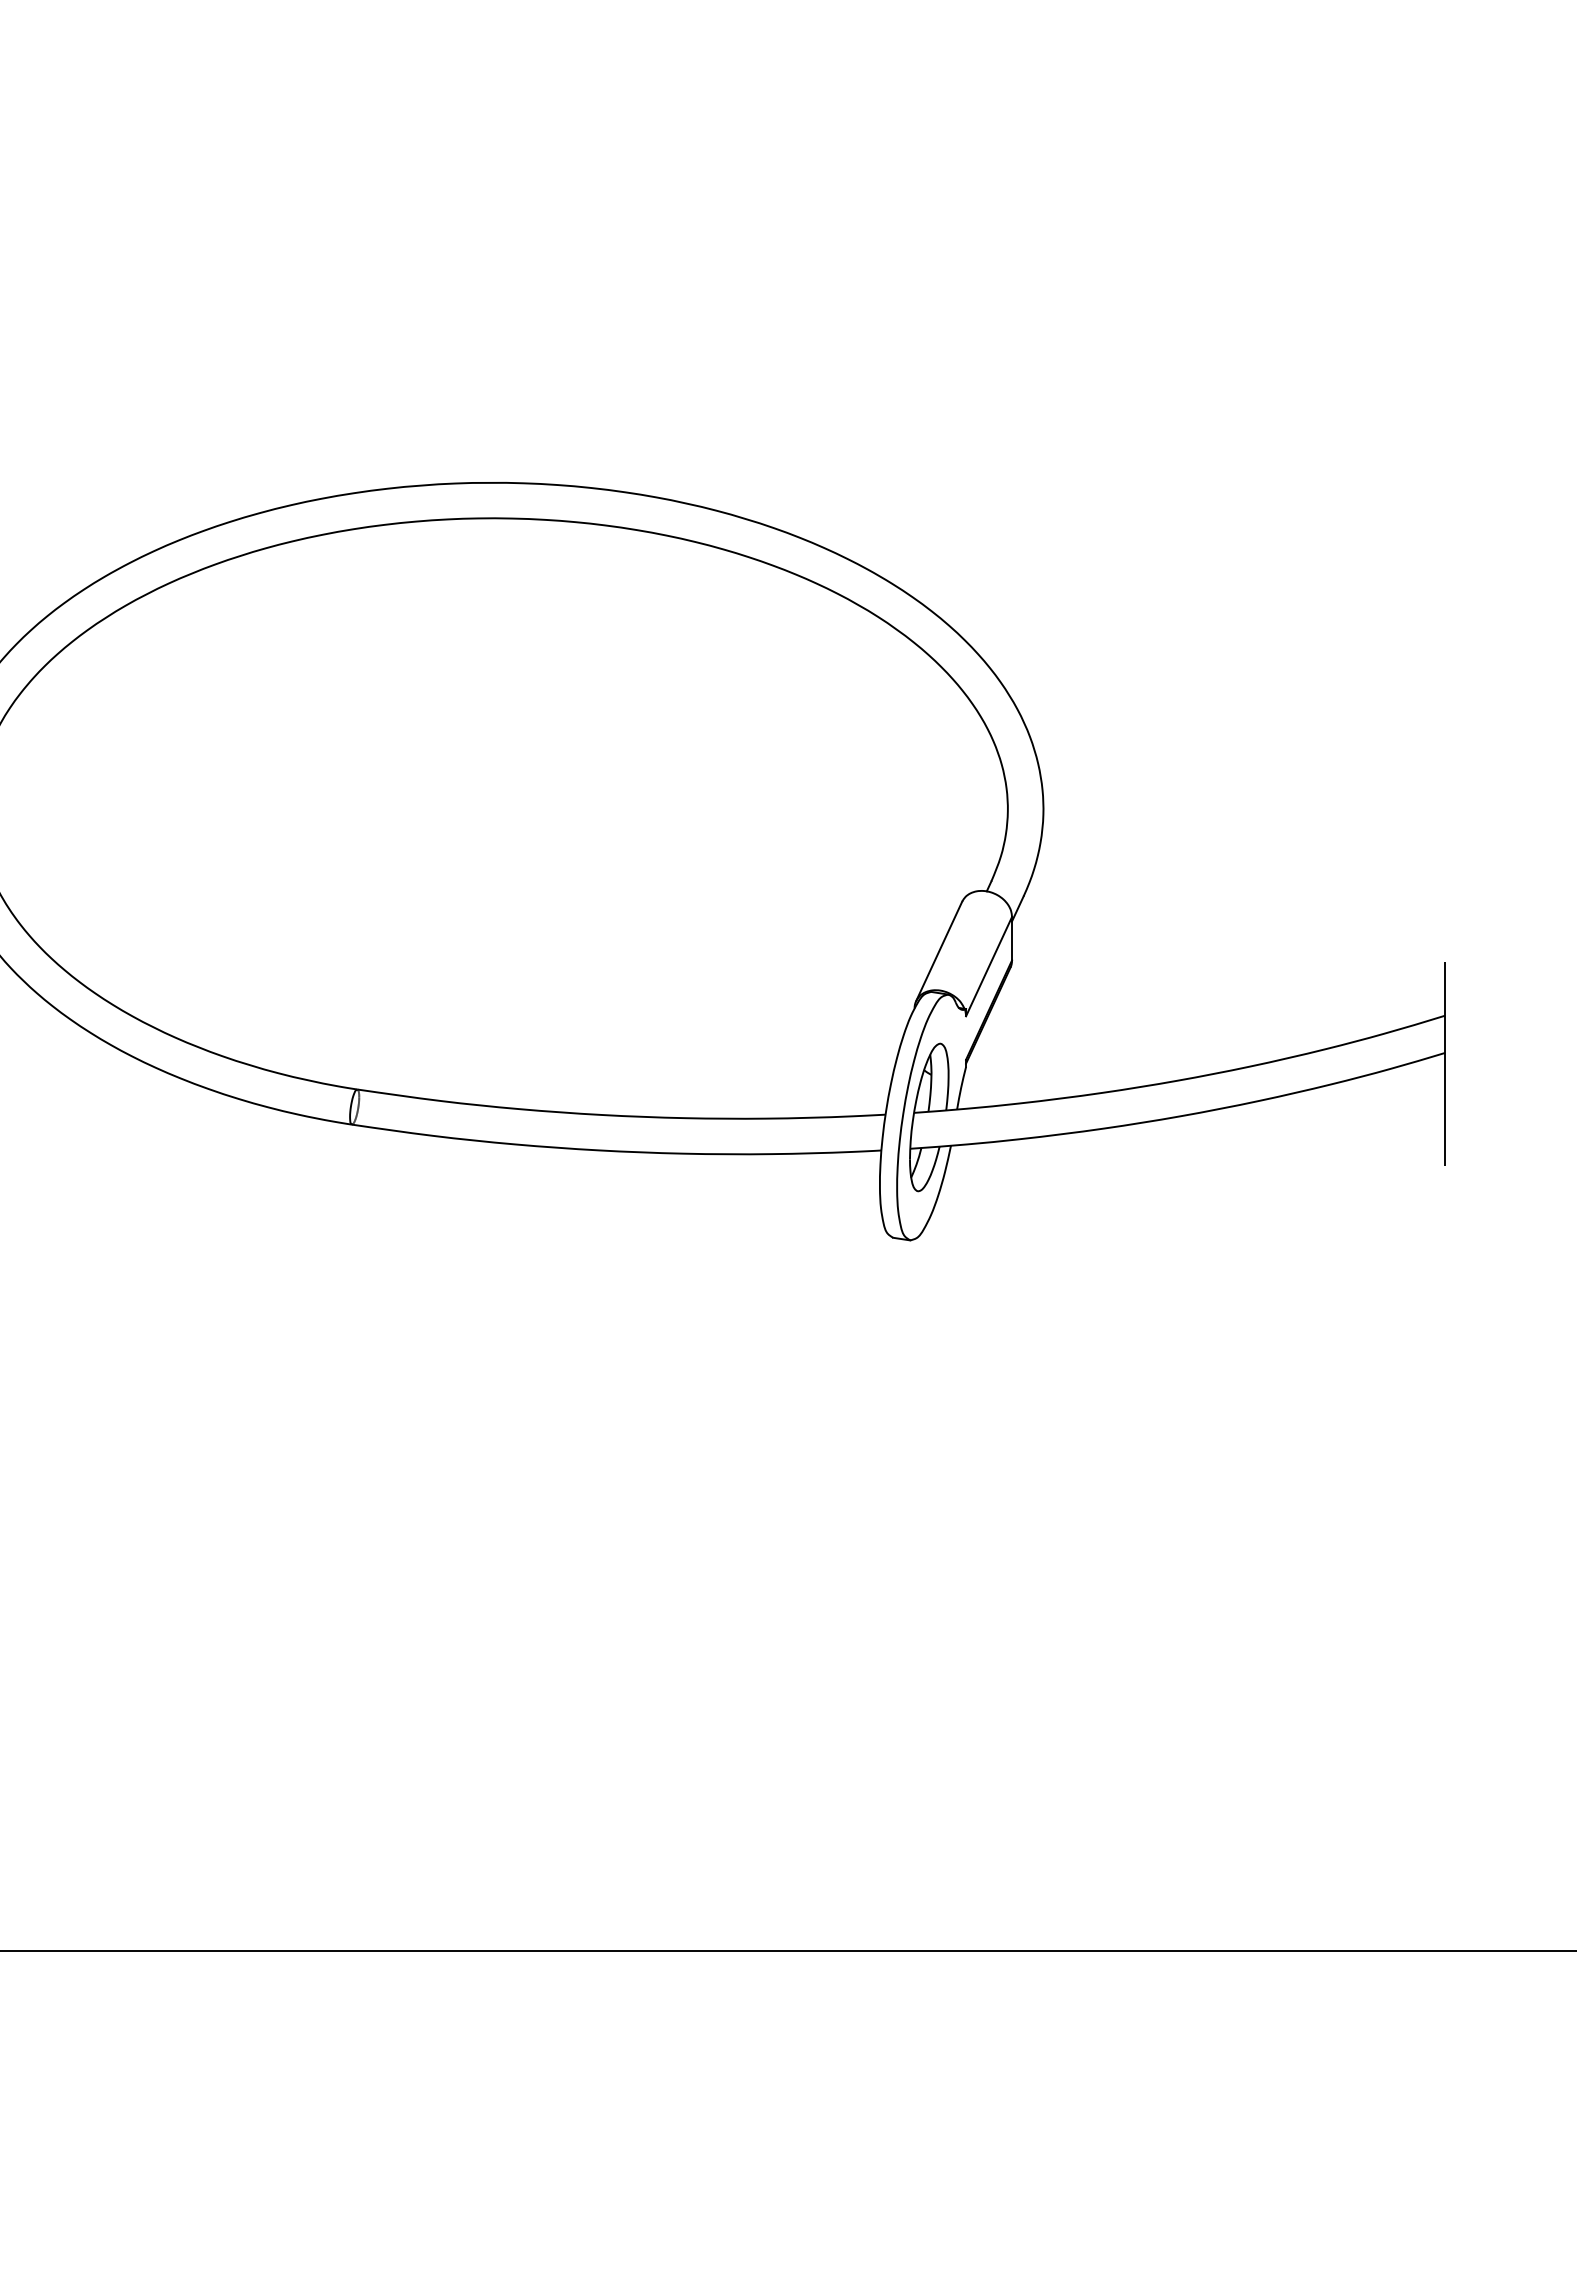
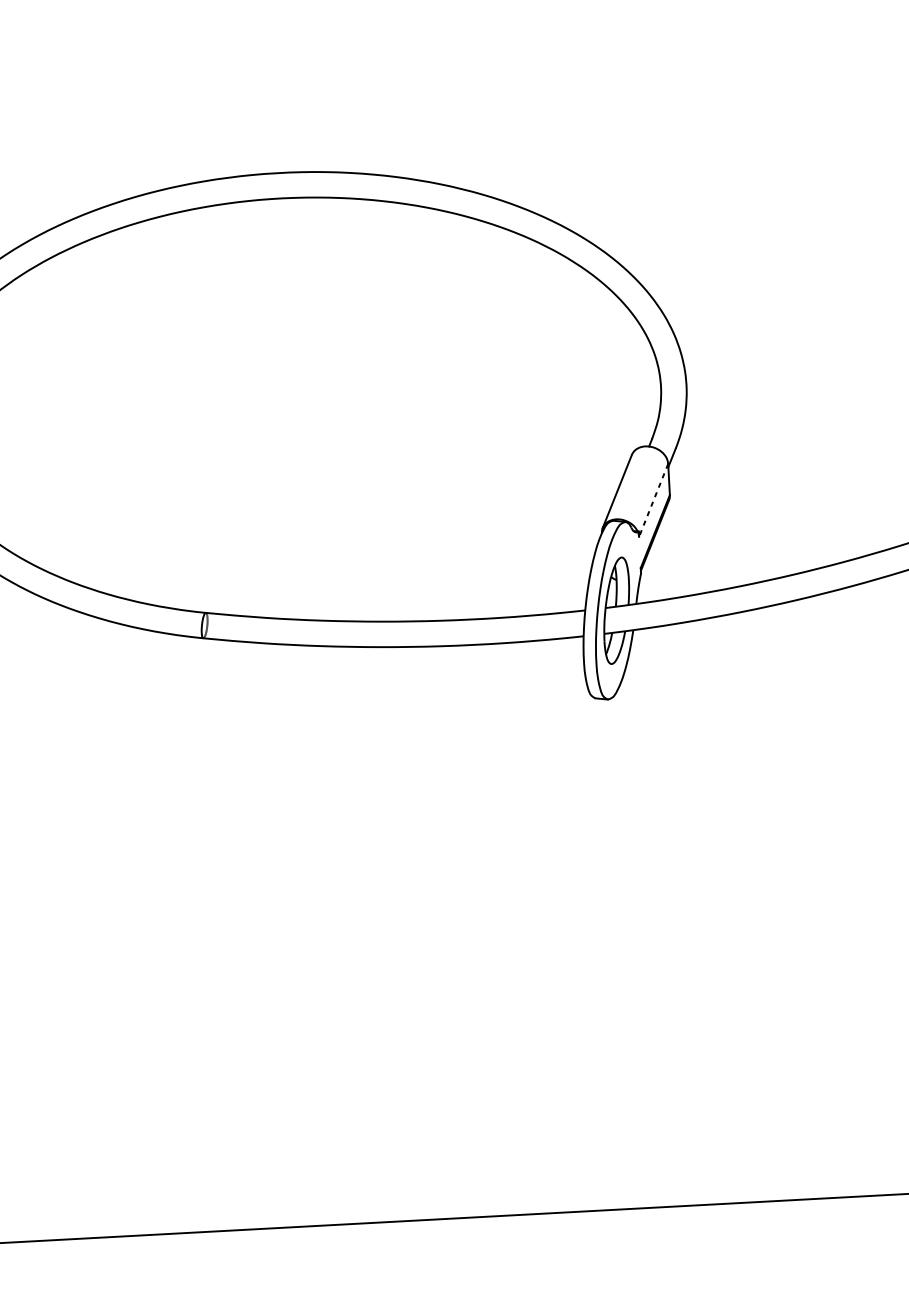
line: (989, 966) -> (653, 500), solid -> dashed

